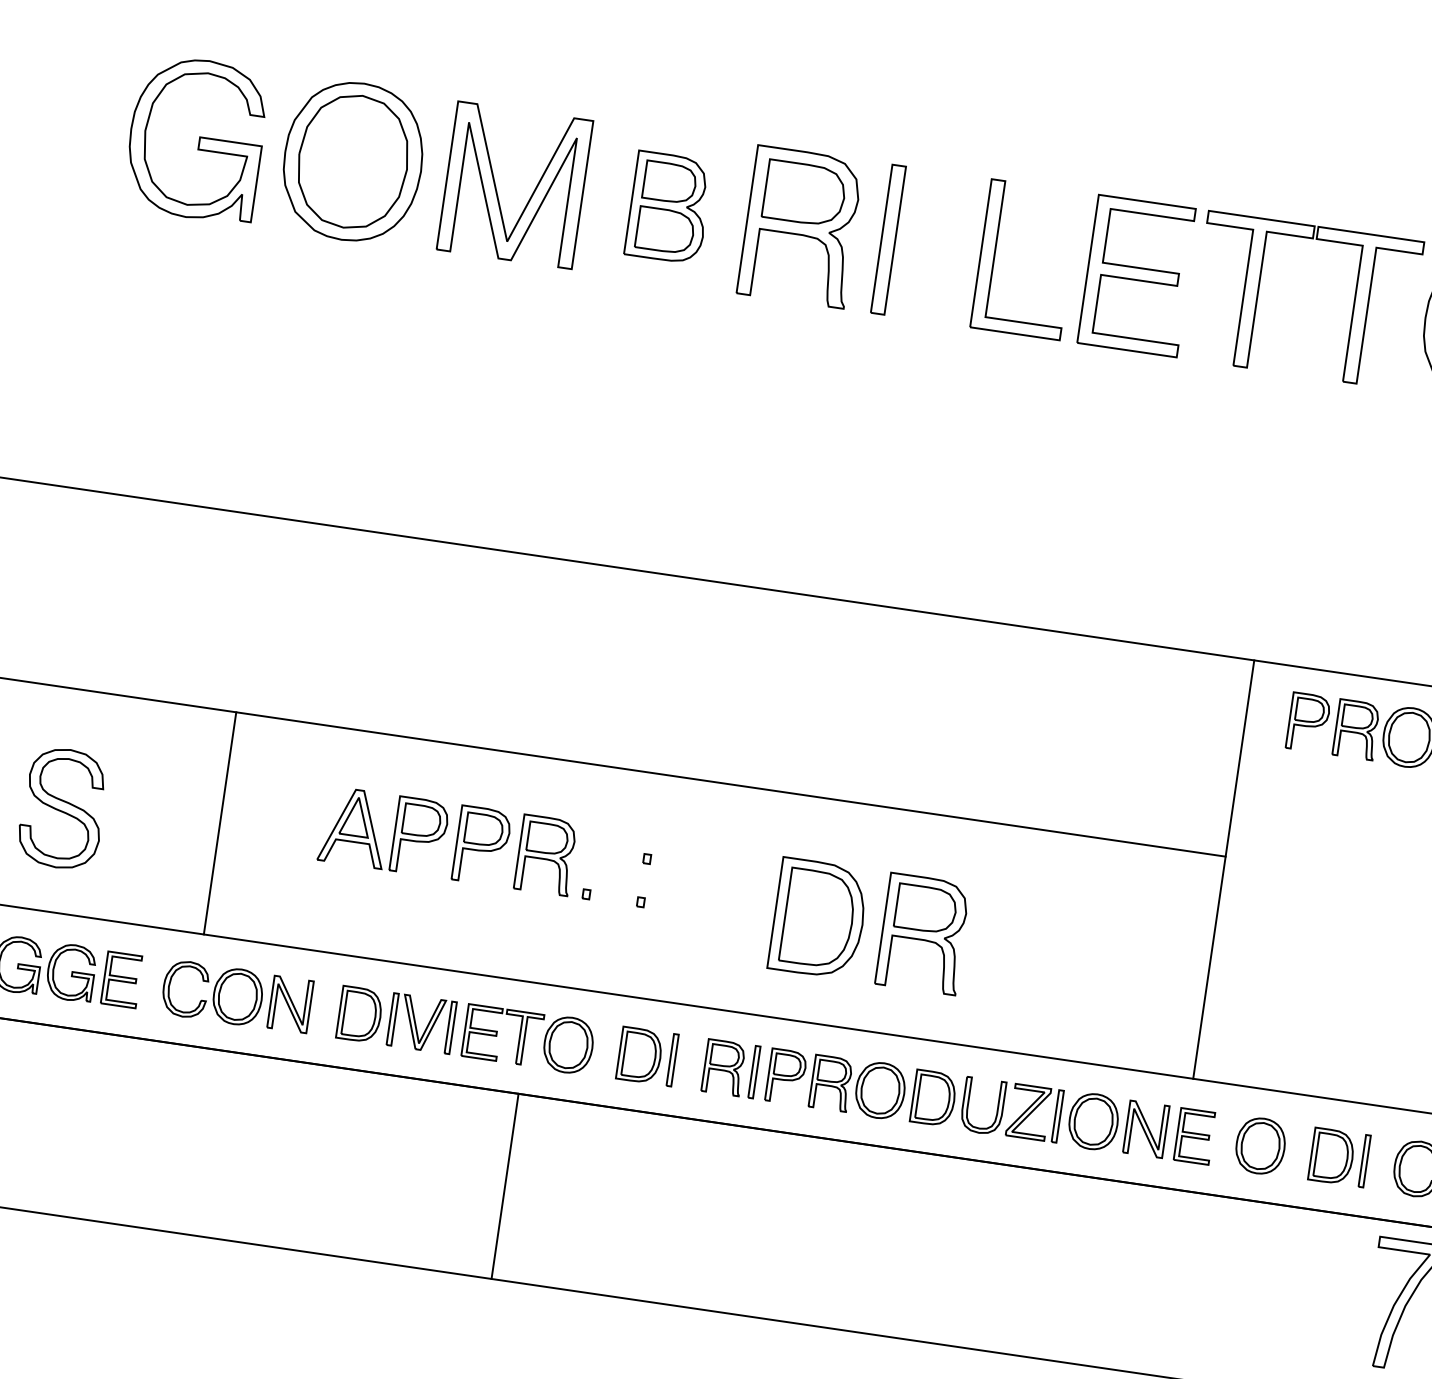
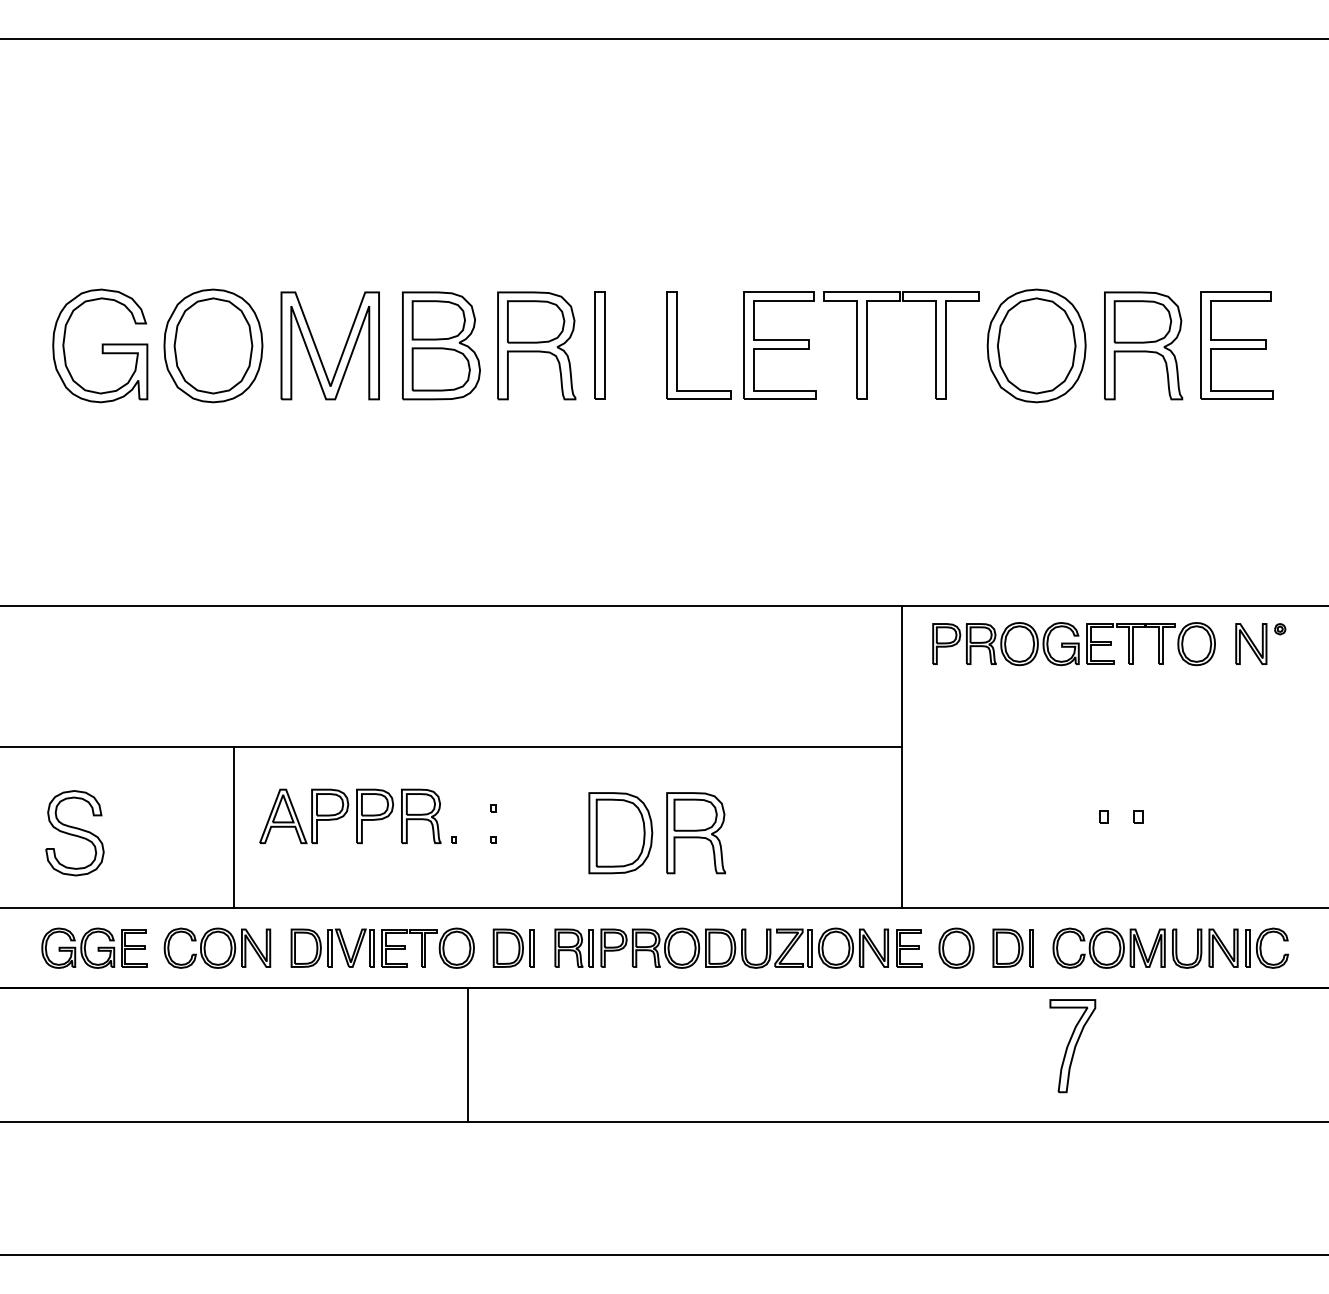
part: (669, 207) -> (441, 345), size x1.43
line: (219, 823) -> (233, 827), moved
line: (505, 1186) -> (467, 1054), moved

